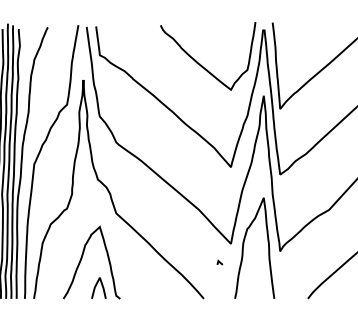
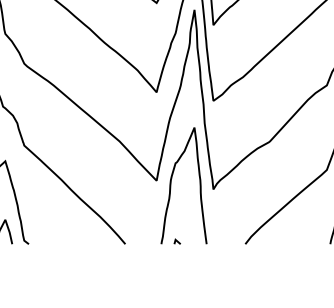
line: (219, 262) -> (176, 241), moved

